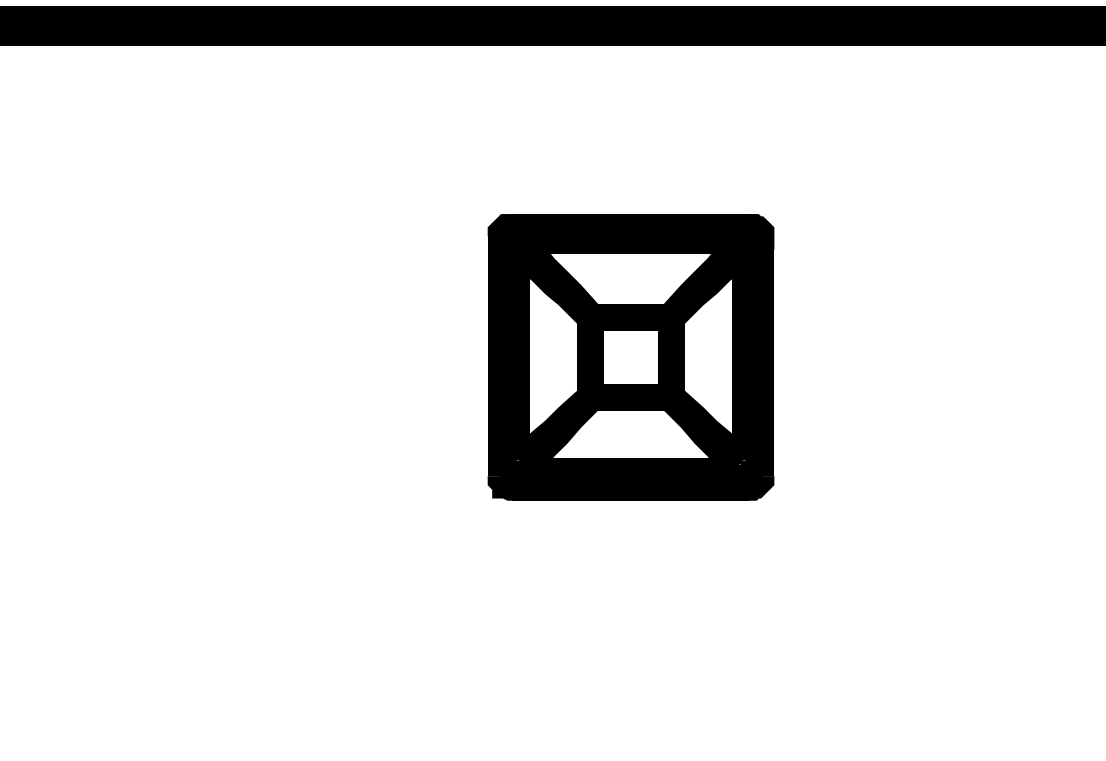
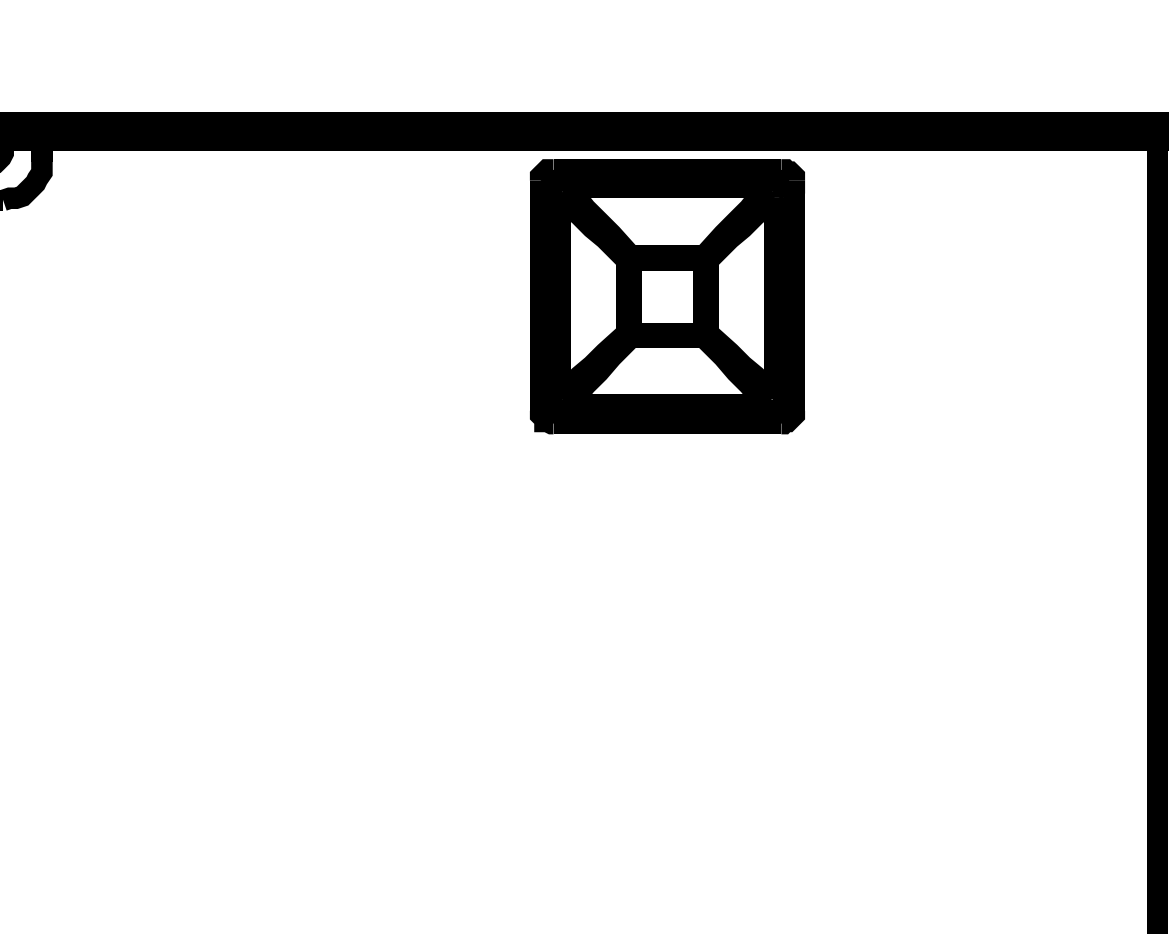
part: (631, 357) -> (667, 296), moved

